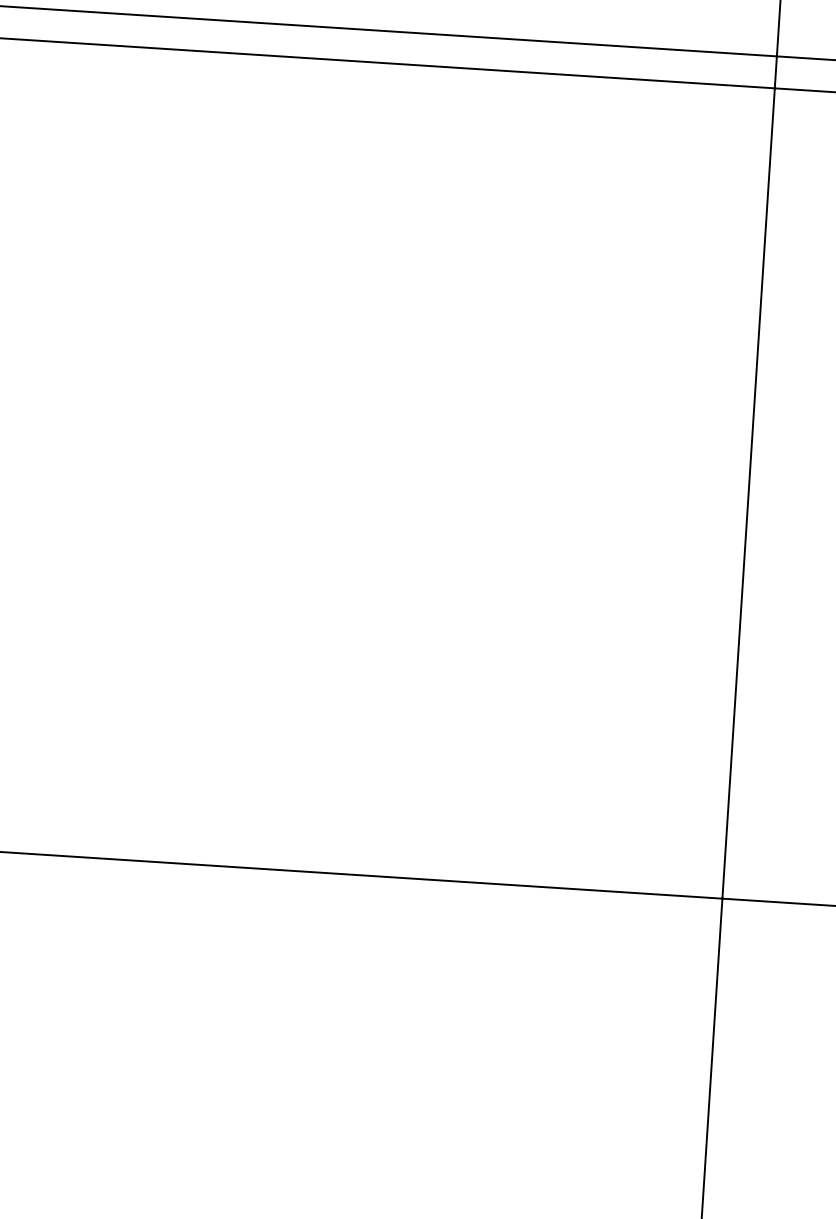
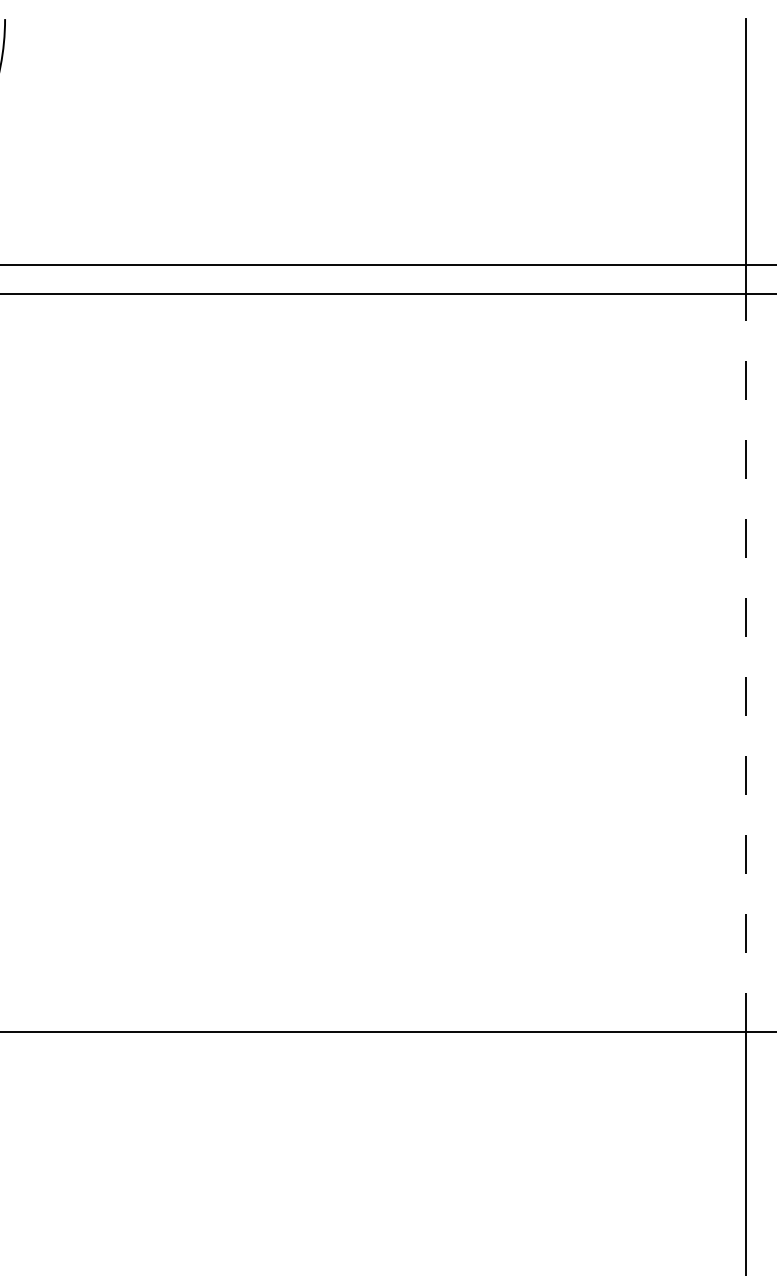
line: (748, 492) -> (745, 662), solid -> dashed

